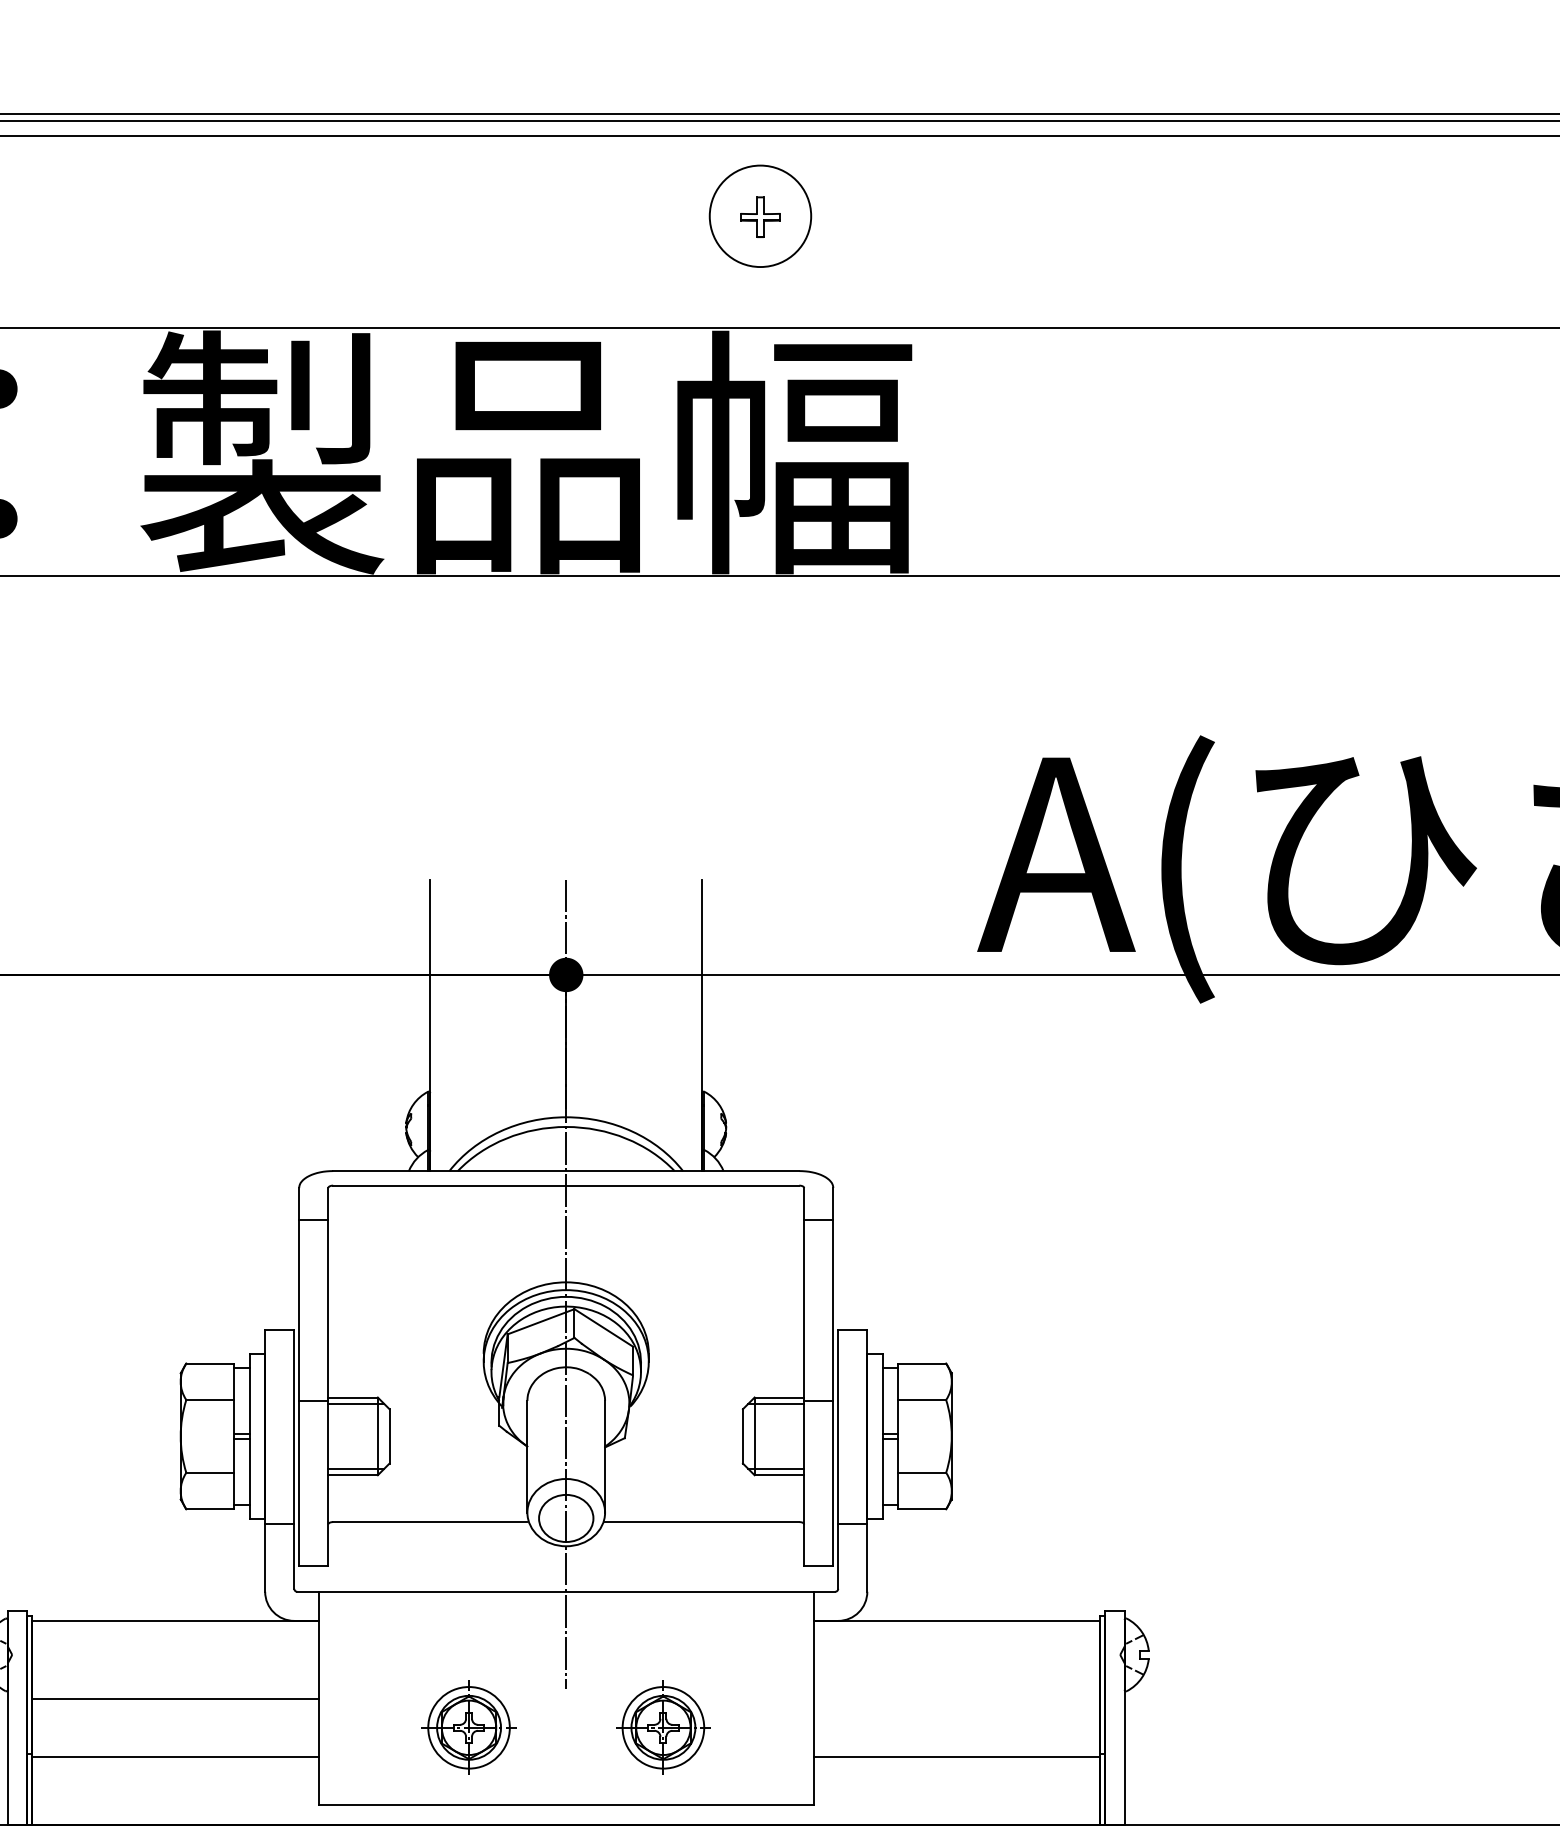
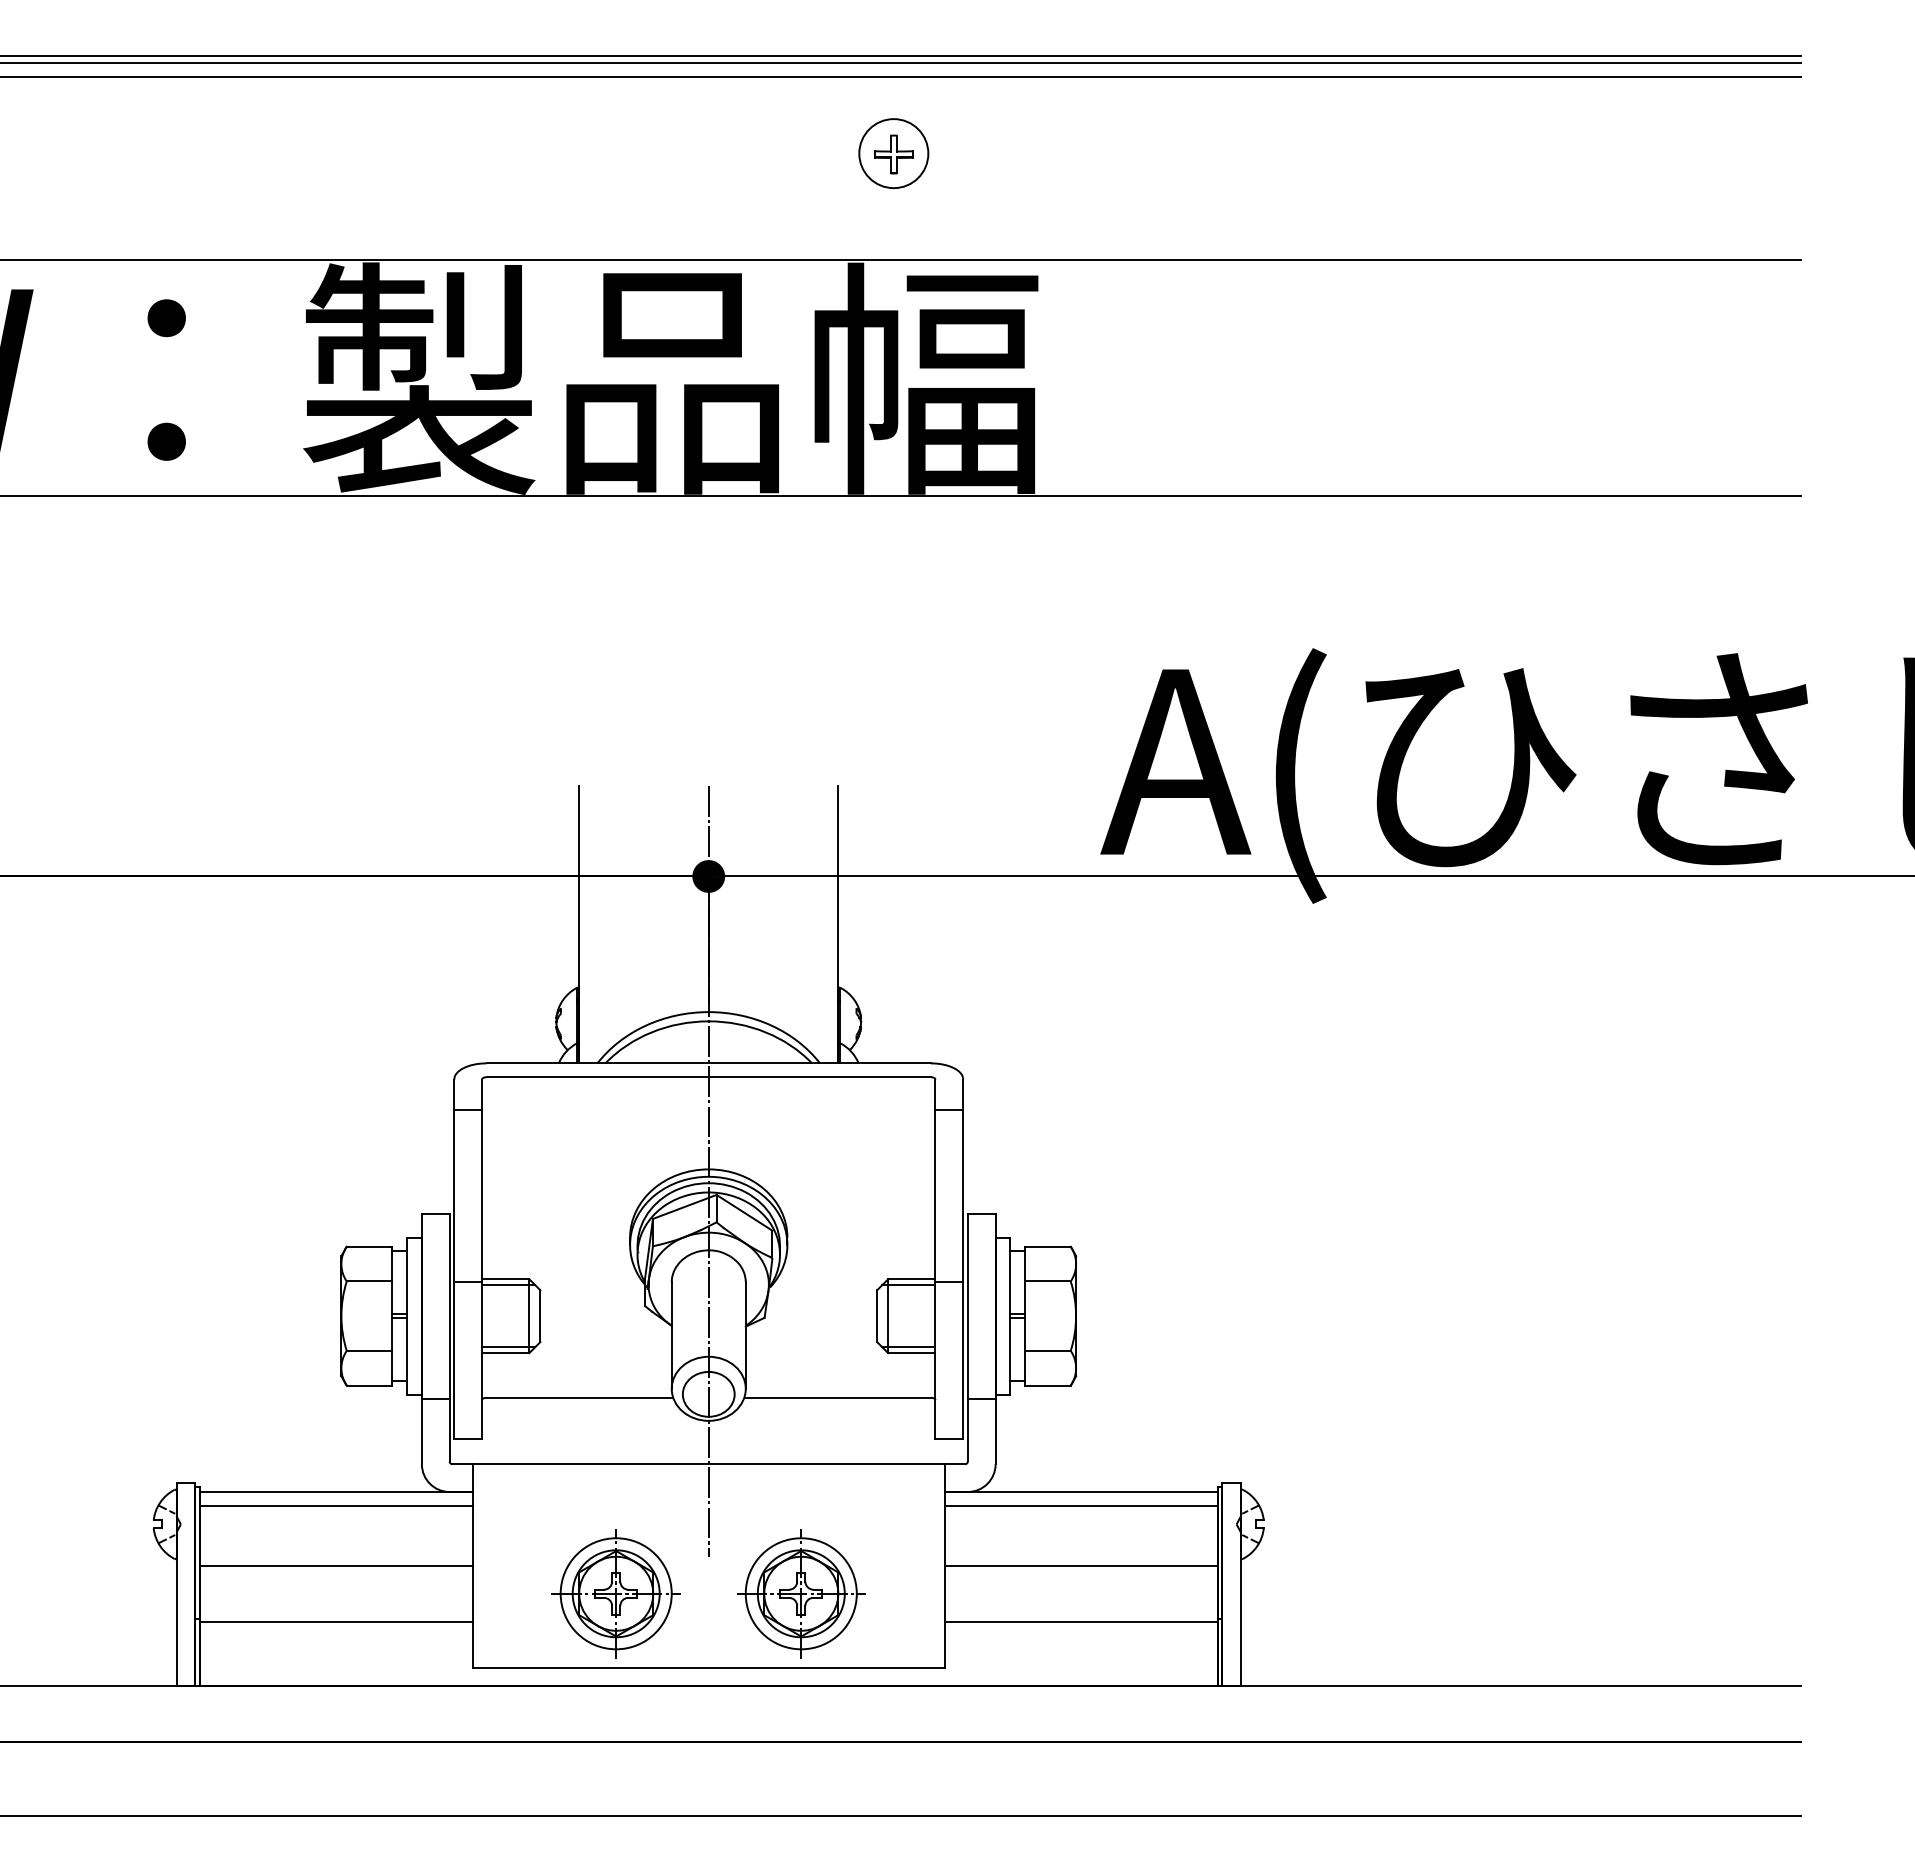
circle: (760, 216) -> (893, 153), size x0.71
line: (174, 1635) -> (335, 1505), added
line: (956, 1635) -> (1080, 1505), added
line: (956, 1699) -> (1080, 1566), added
part: (468, 1727) -> (615, 1593), size x1.43
part: (663, 1727) -> (801, 1593), size x1.43

